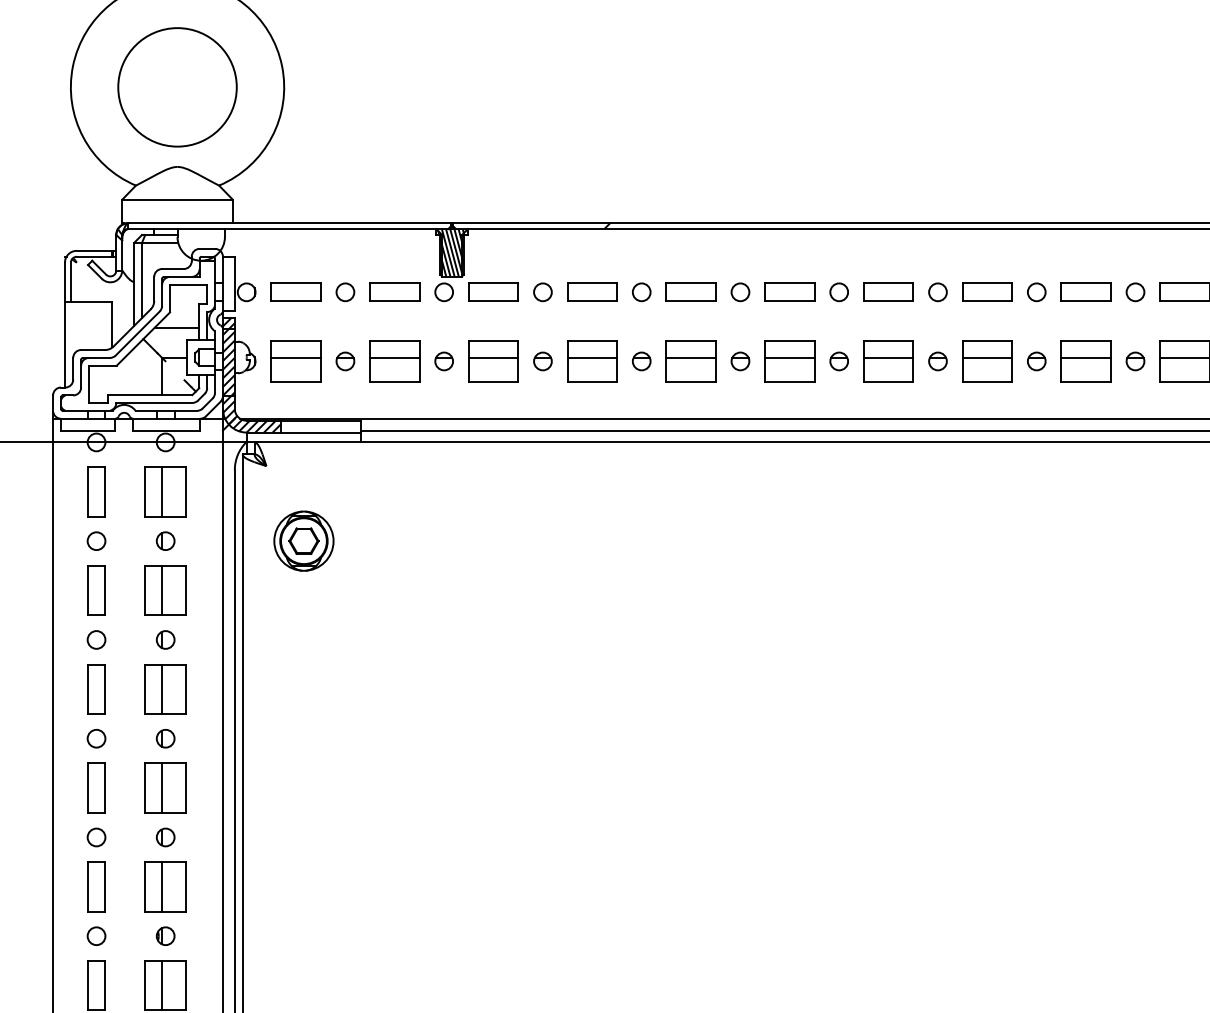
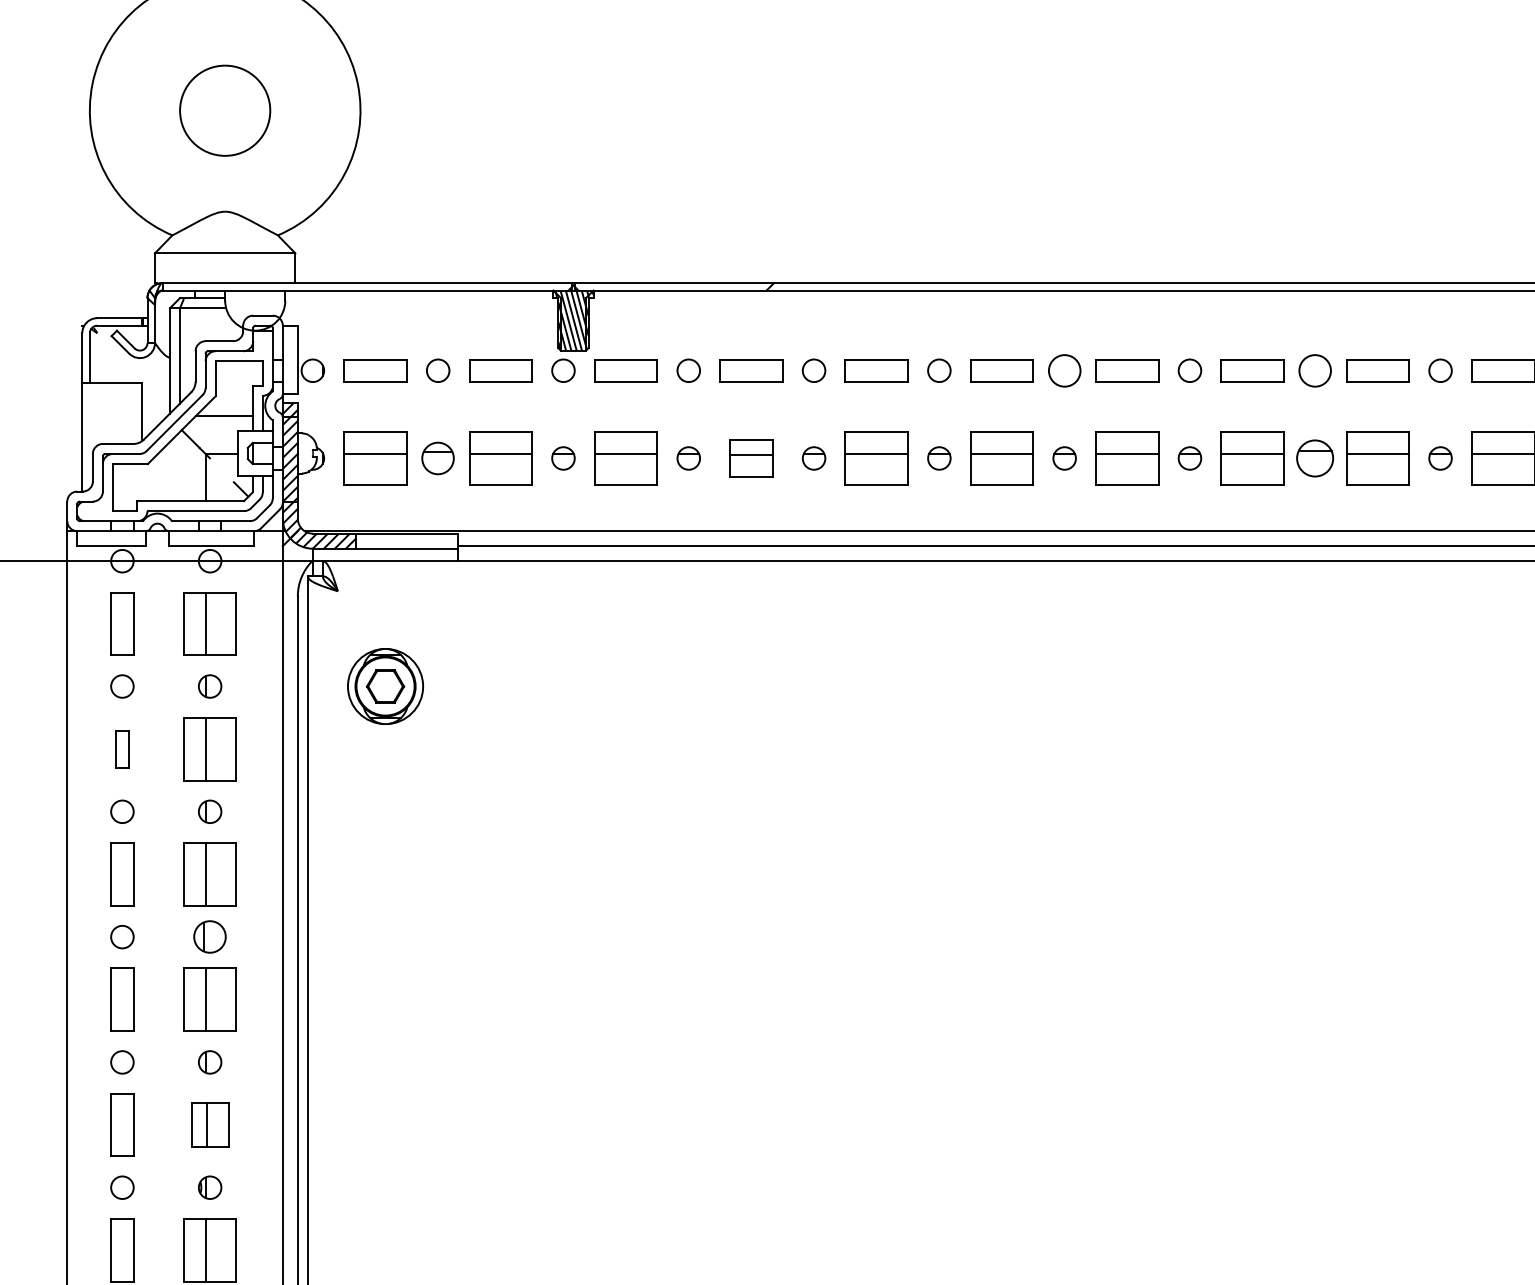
circle: (177, 87) -> (225, 110), size x0.6
circle: (839, 292) -> (1064, 370), size x1.4
circle: (1036, 292) -> (1315, 370), size x1.4
part: (345, 361) -> (438, 458), size x1.4
part: (592, 361) -> (751, 458), size x0.7
part: (1036, 361) -> (1315, 458), size x1.6
part: (96, 590) -> (122, 749), size x0.6
part: (165, 739) -> (210, 937), size x1.4
part: (165, 886) -> (209, 1124), size x0.7

